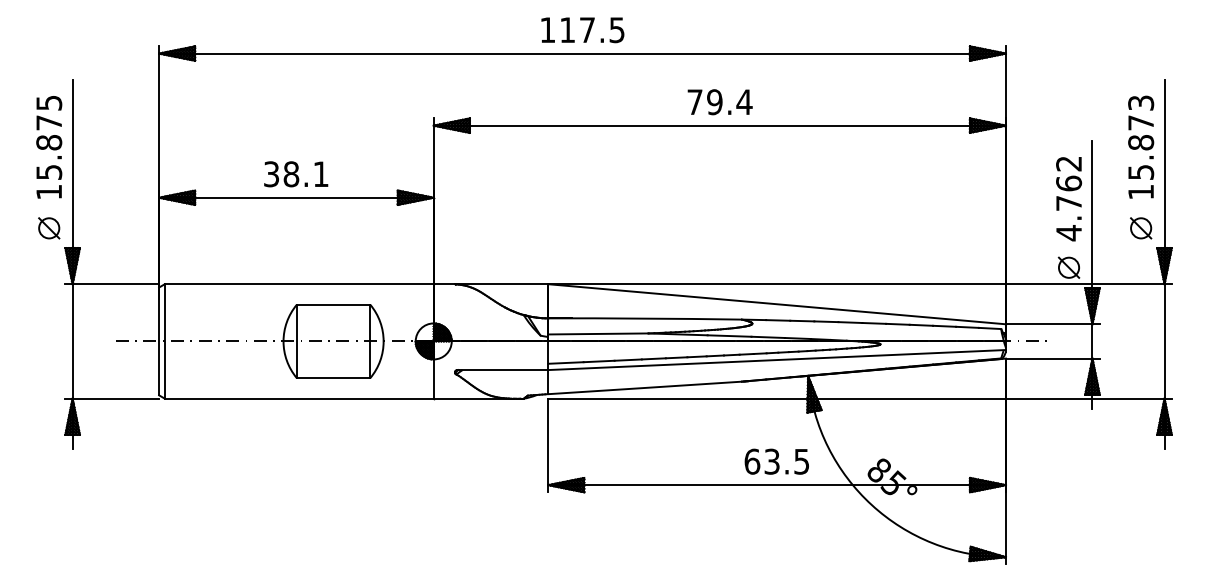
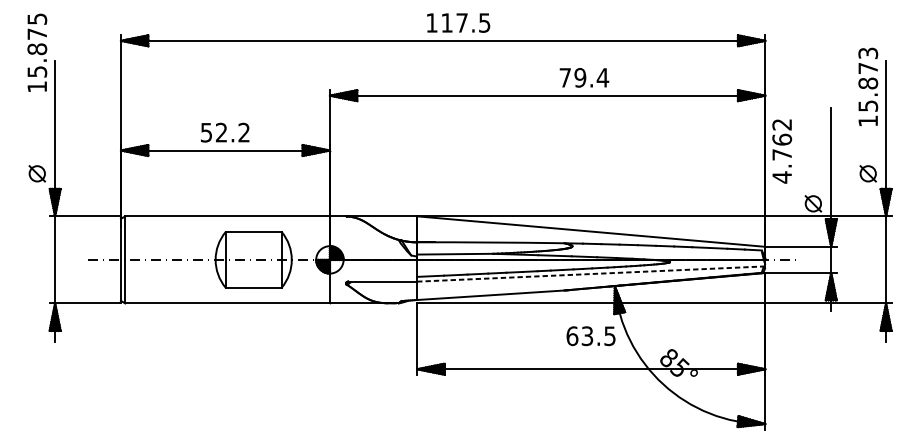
text: (582, 30) -> (458, 23), moved
text: (719, 102) -> (583, 78), moved
text: (1141, 146) -> (868, 86), moved
text: (49, 147) -> (37, 52), moved
text: (296, 174) -> (225, 132), 38.1 -> 52.2
text: (1069, 199) -> (782, 151), moved
line: (777, 360) -> (591, 274), solid -> dashed
text: (776, 461) -> (590, 336), moved

